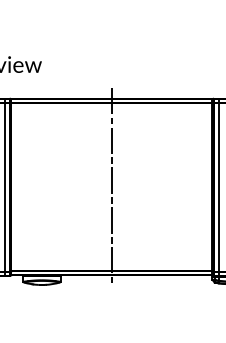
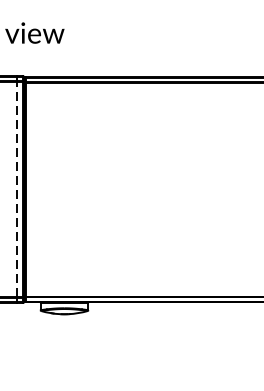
line: (4, 186) -> (16, 188), solid -> dashed
line: (111, 186) -> (153, 188), removed

